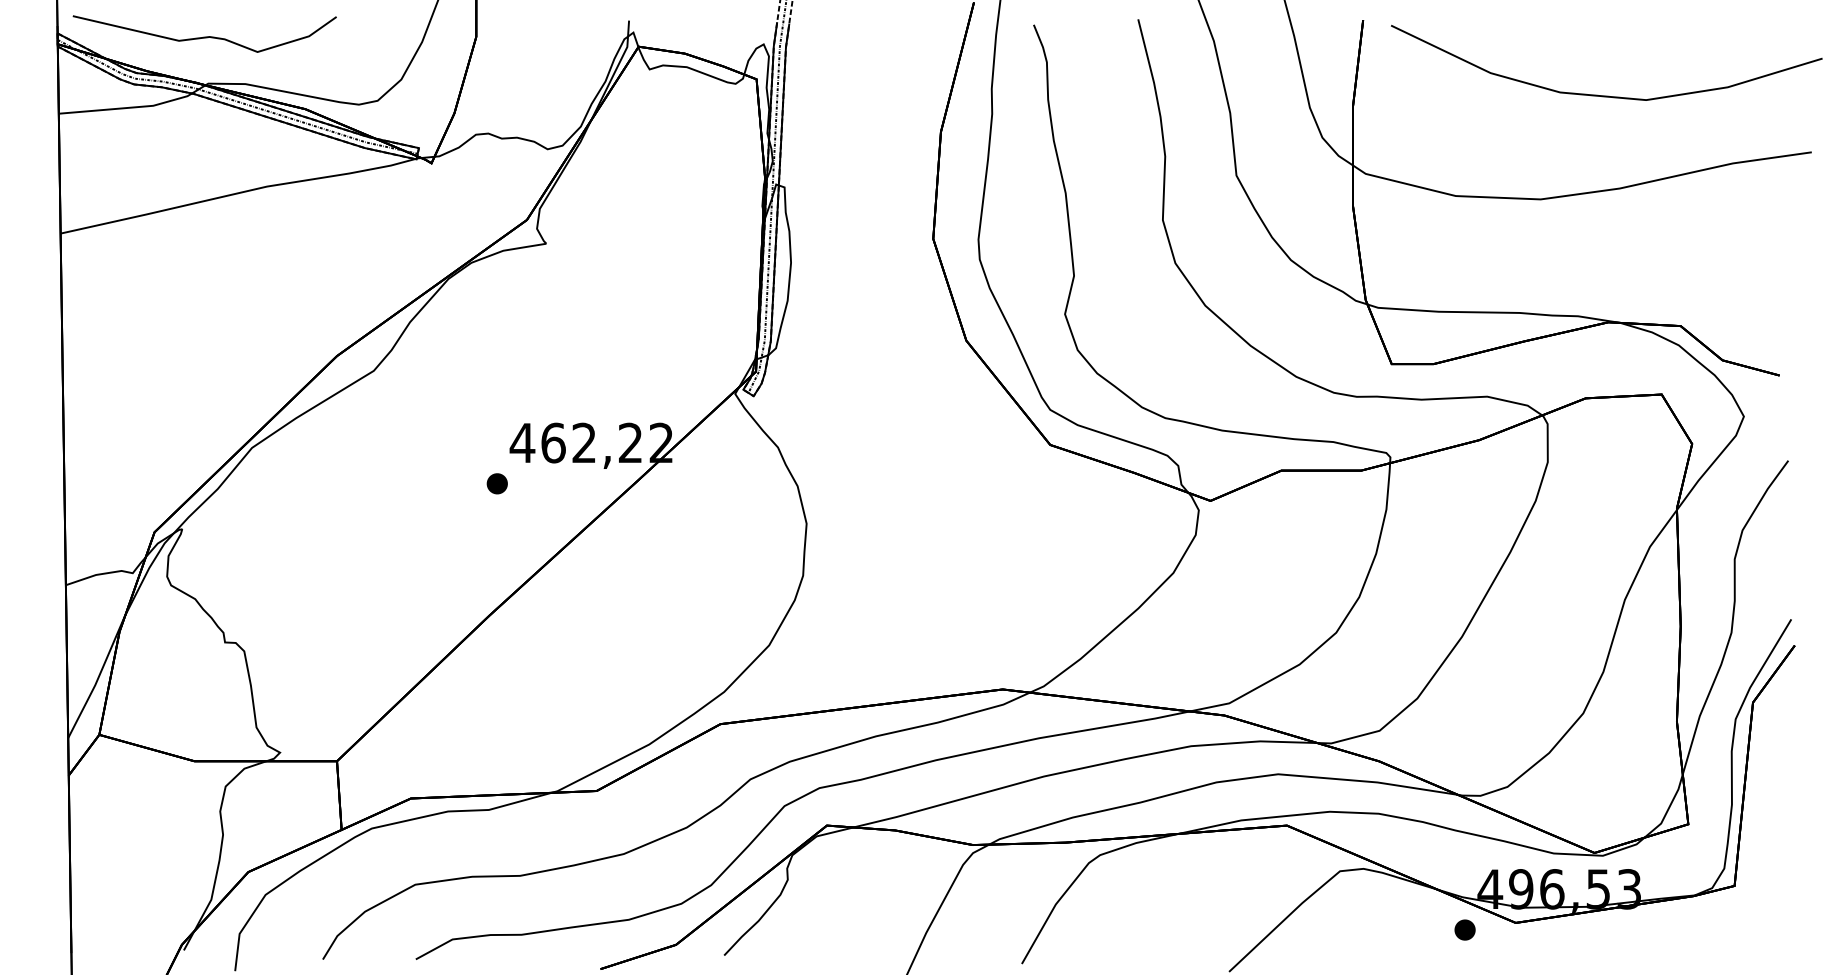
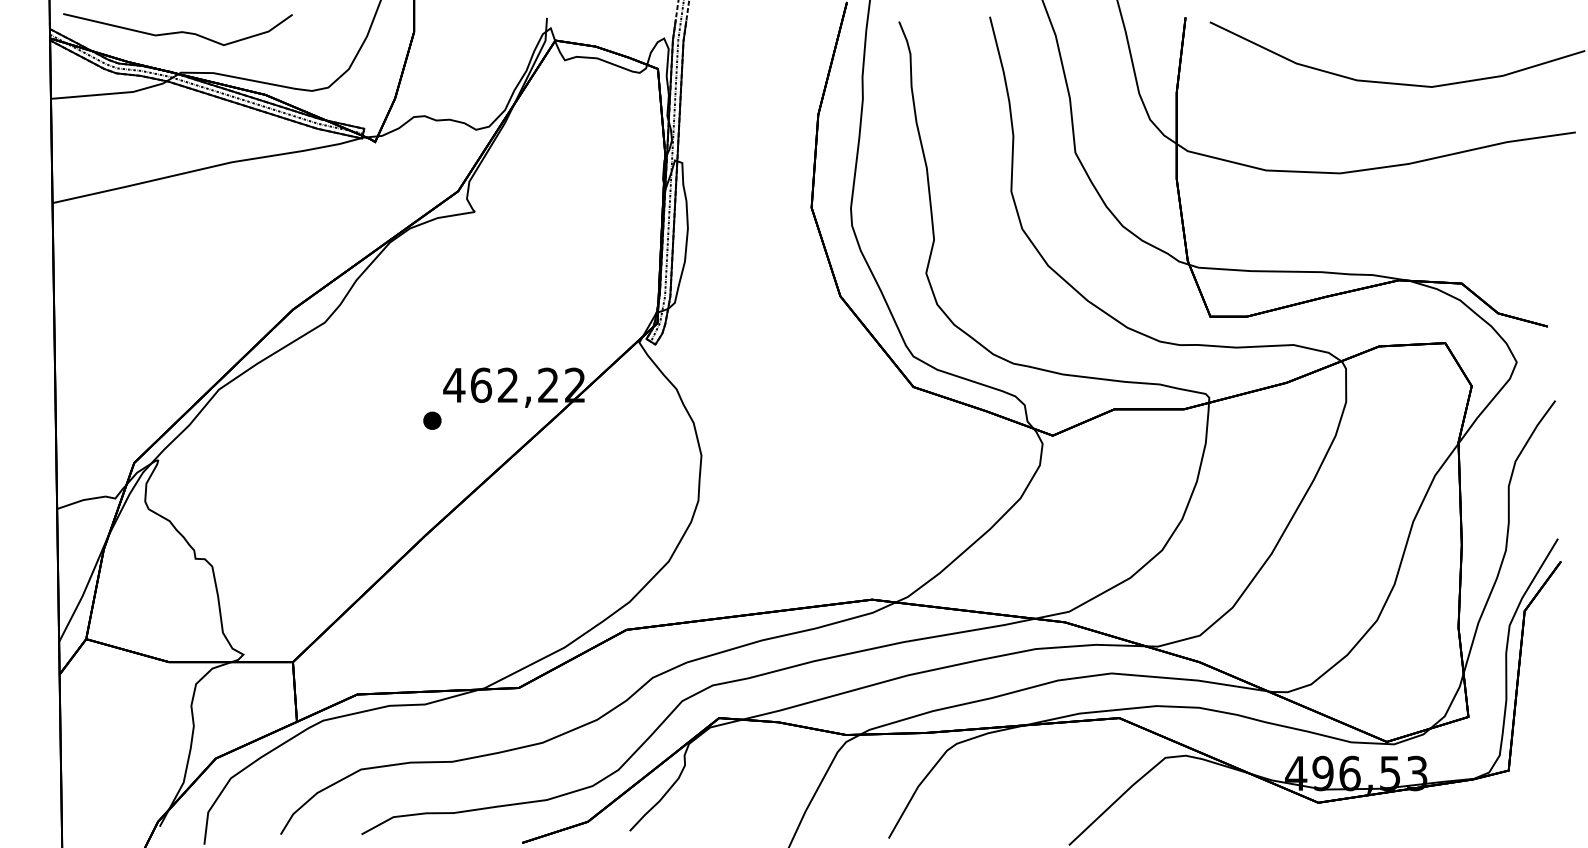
part: (1465, 929) -> (1274, 808), removed

